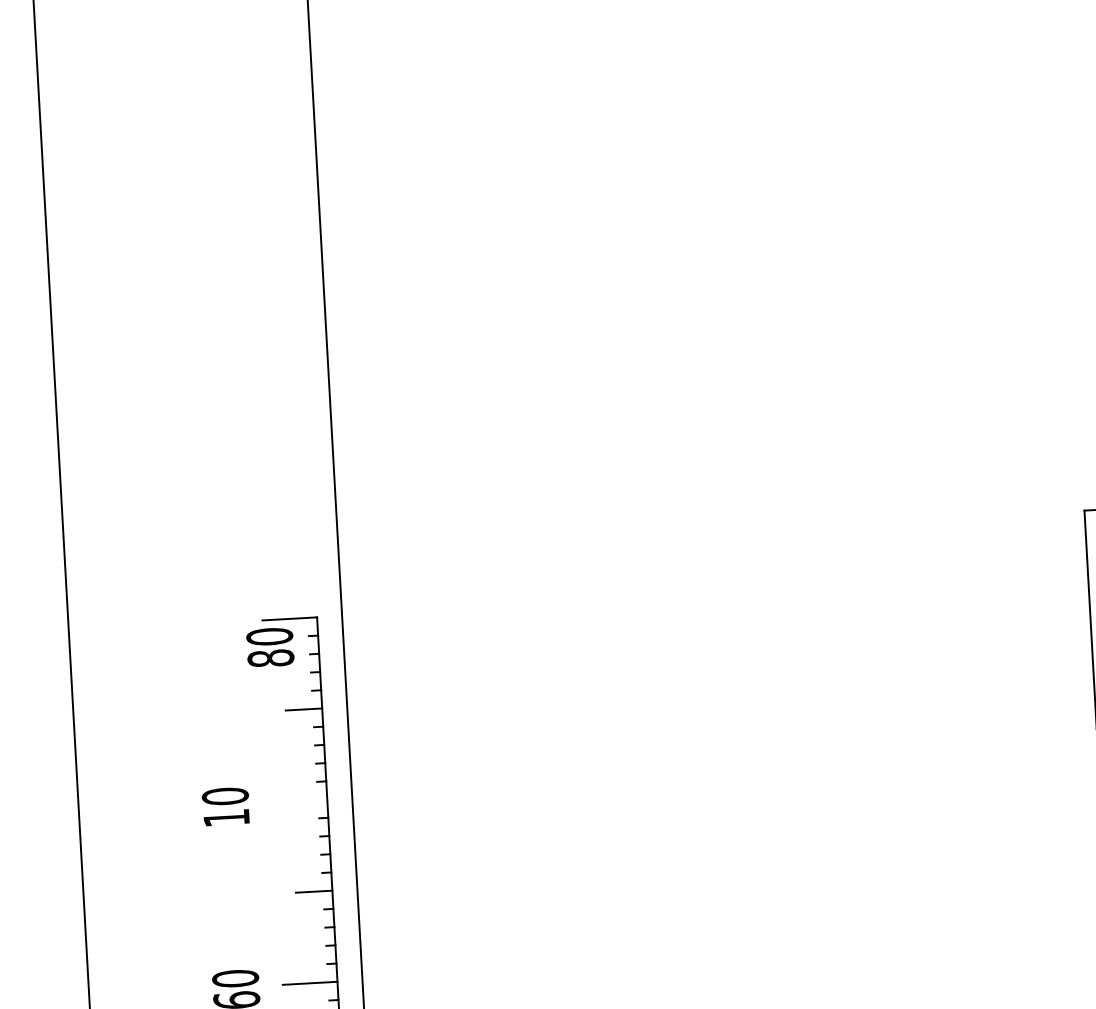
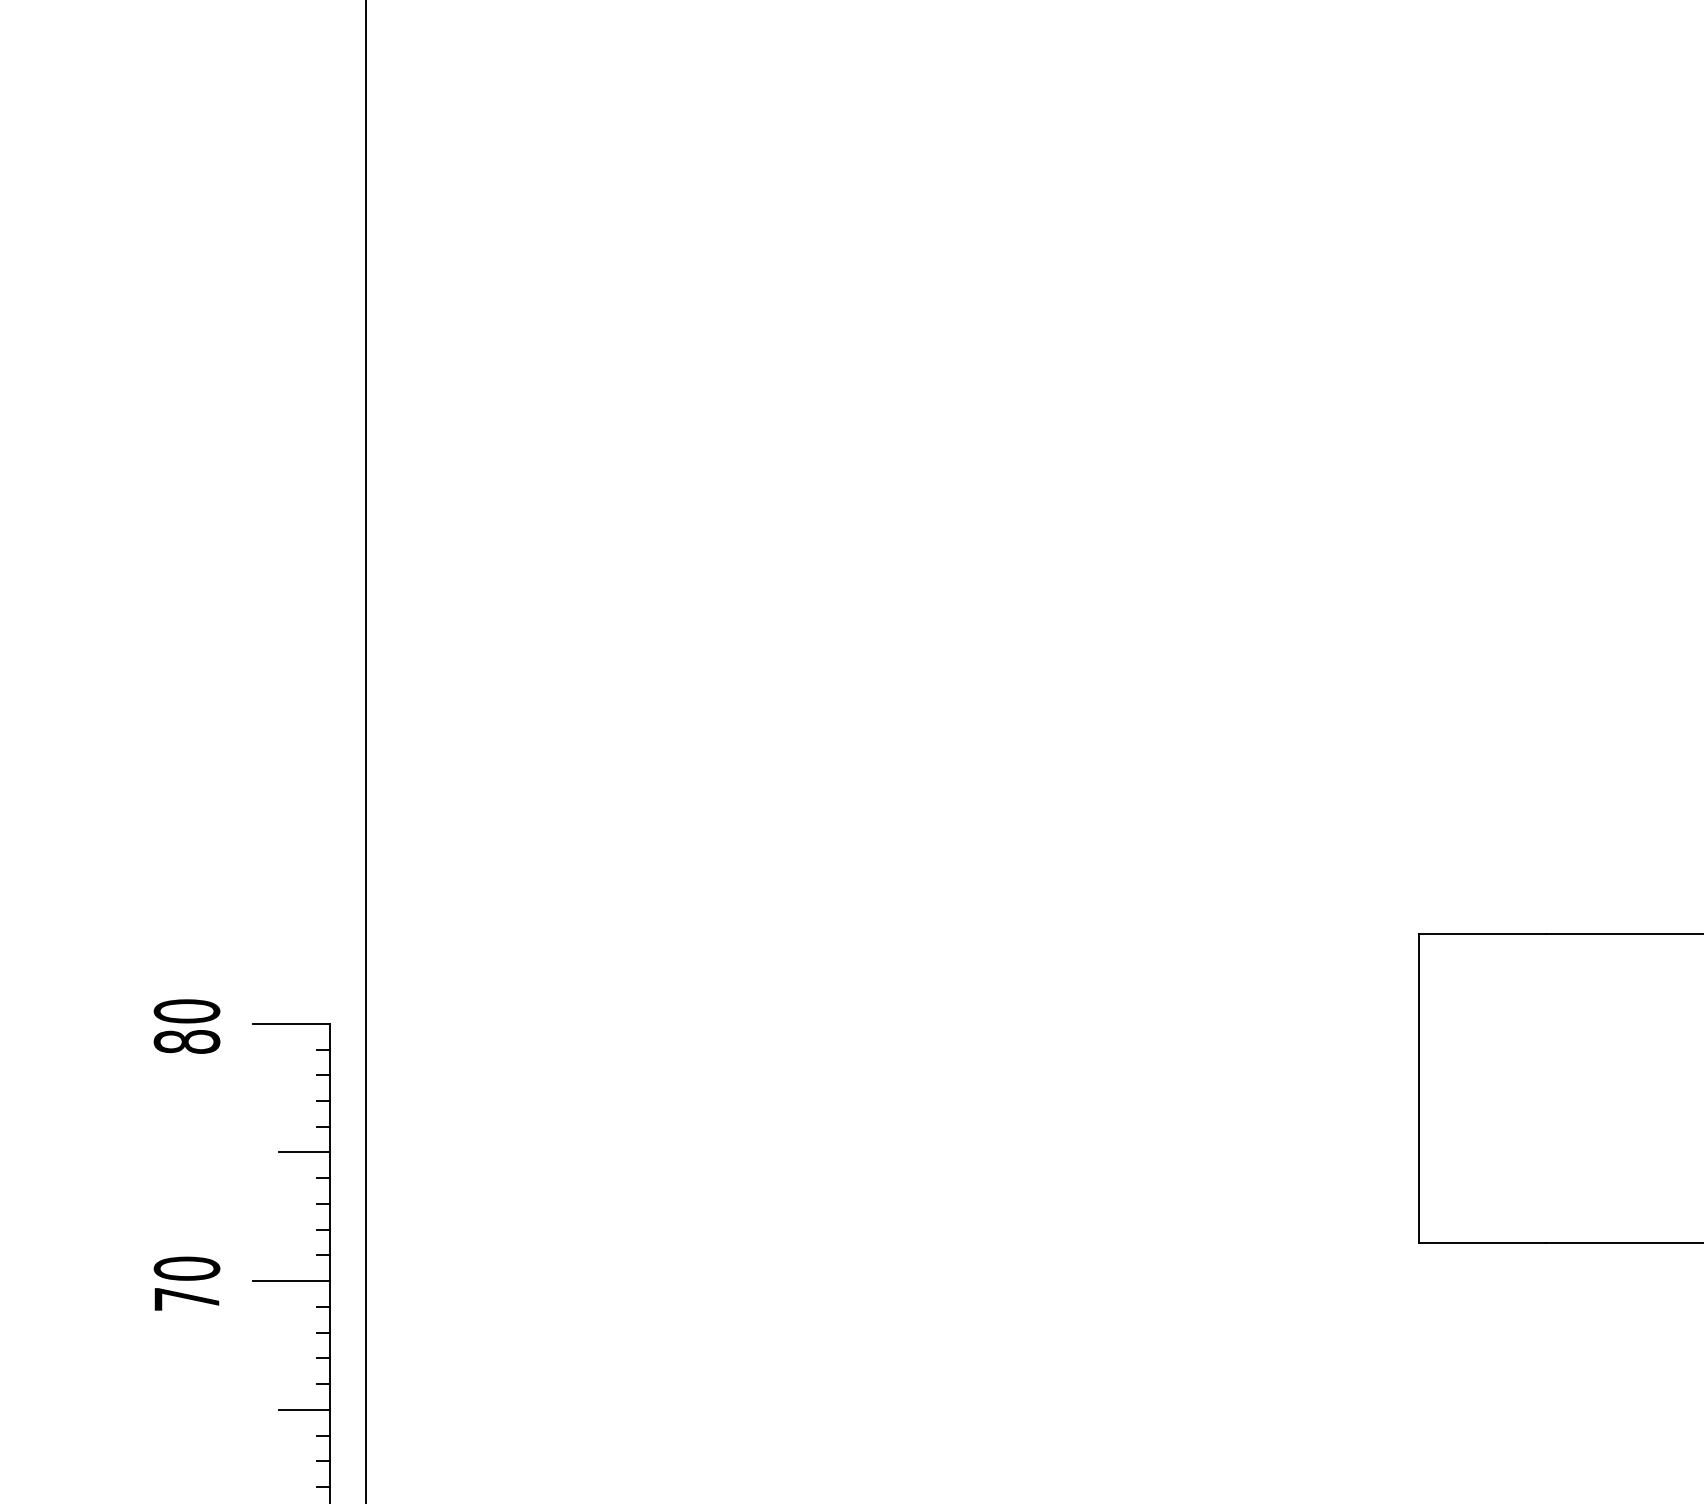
text: (270, 647) -> (186, 1026), moved
line: (299, 801) -> (291, 1281), added
text: (226, 818) -> (186, 1299), 10 -> 70

